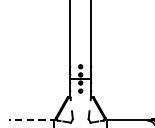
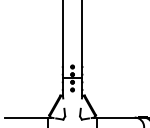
line: (32, 120) -> (27, 117), dashed -> solid

